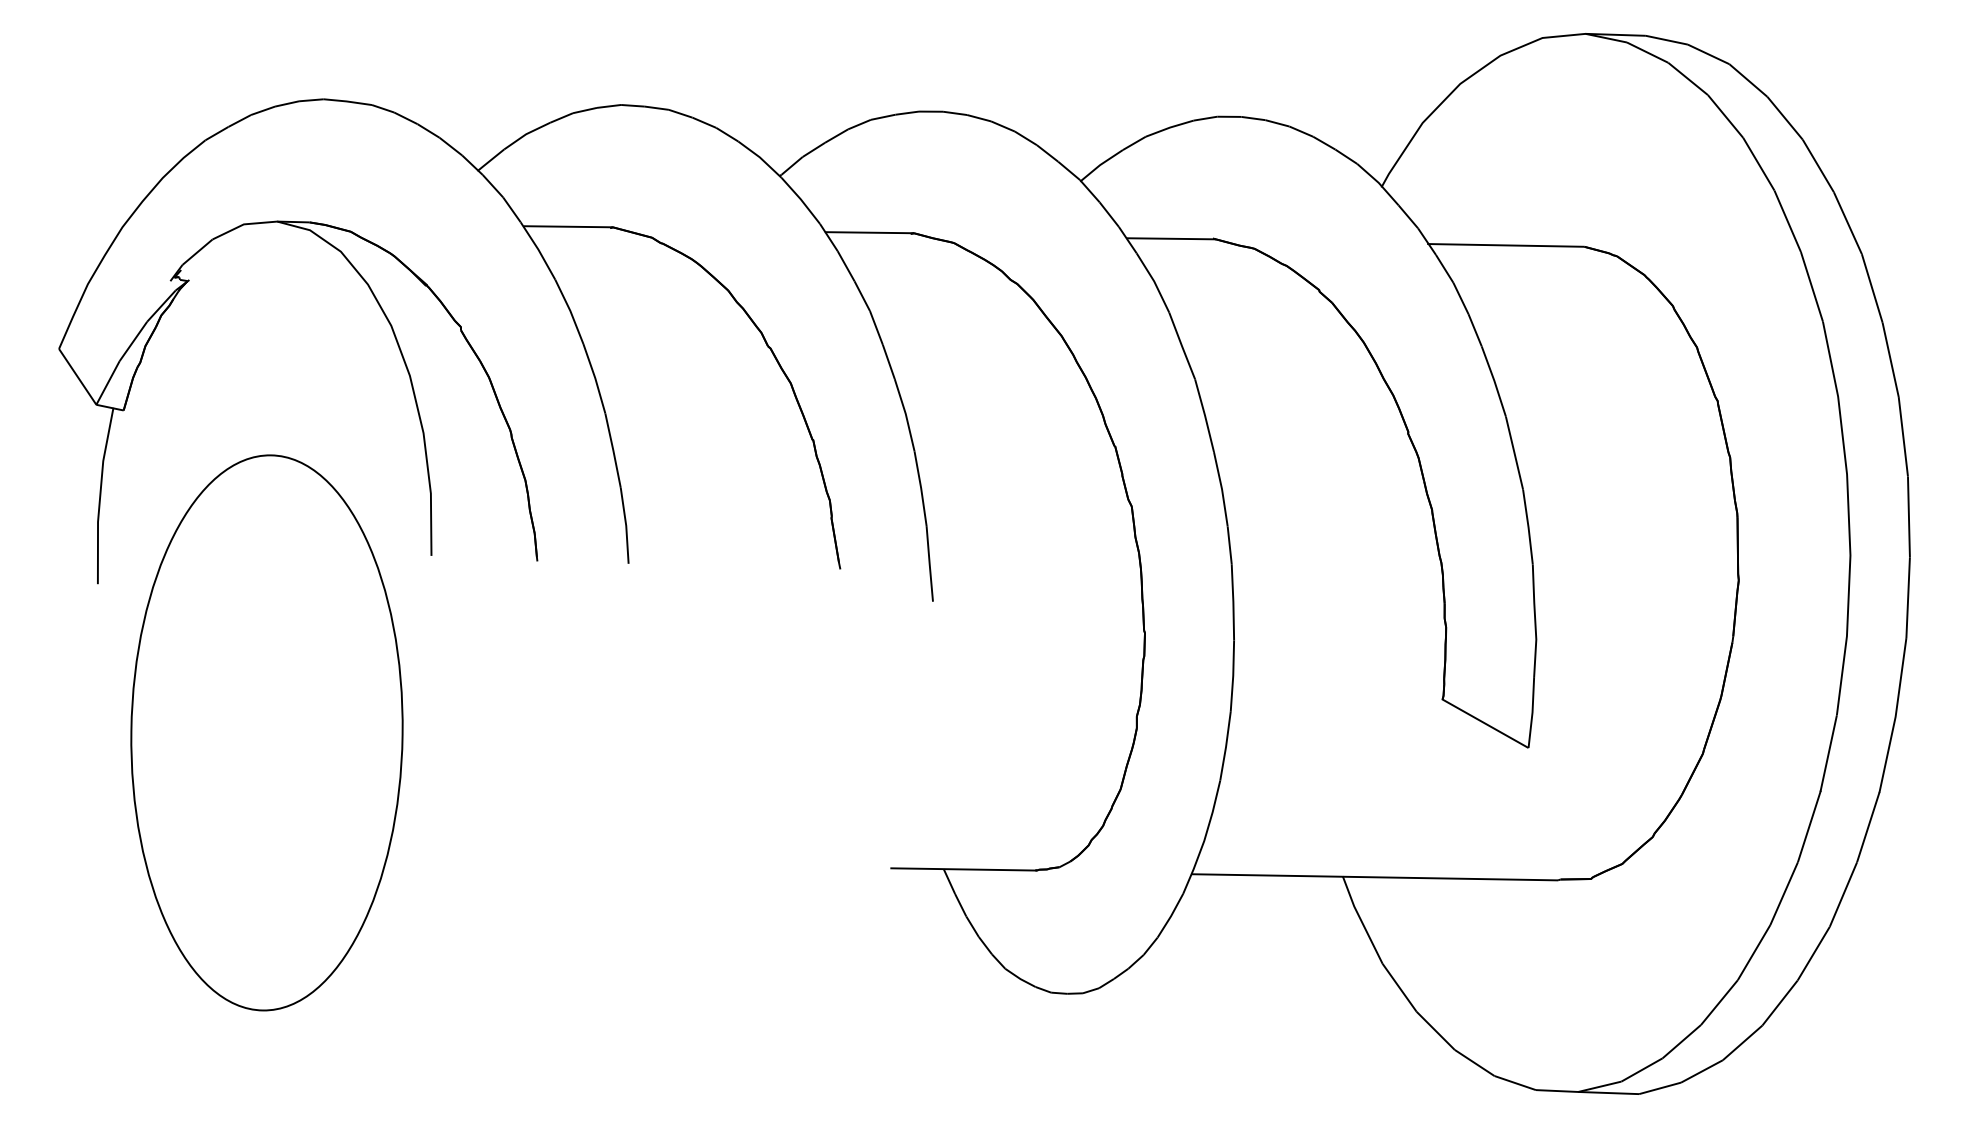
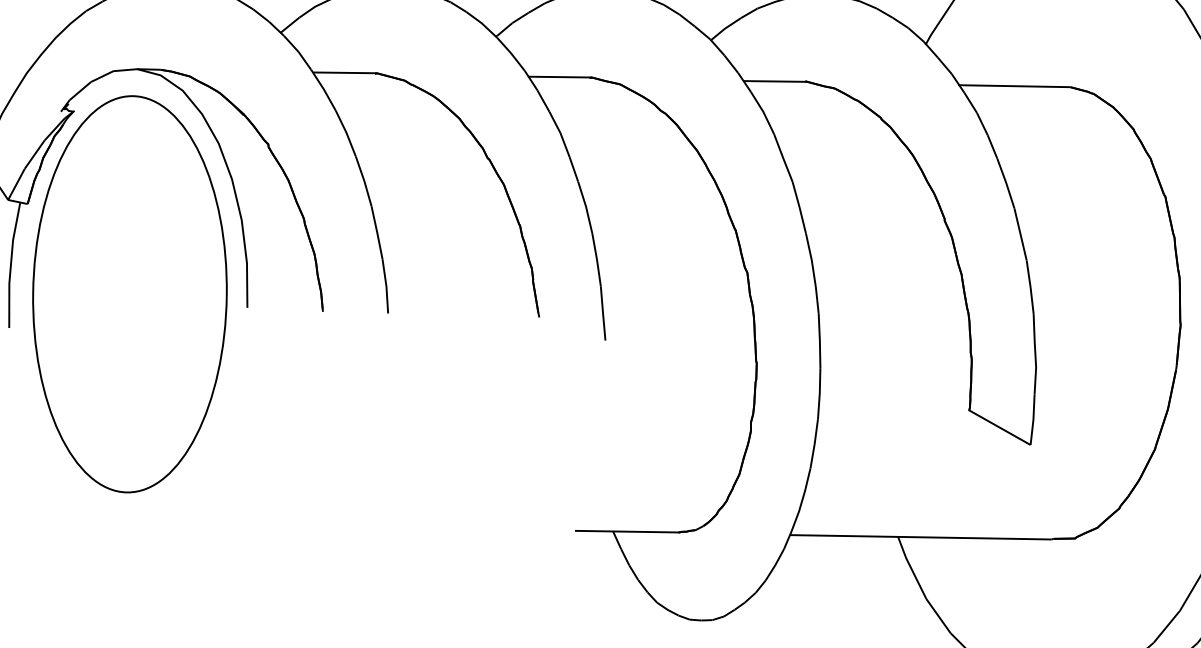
part: (266, 732) -> (129, 294), moved

